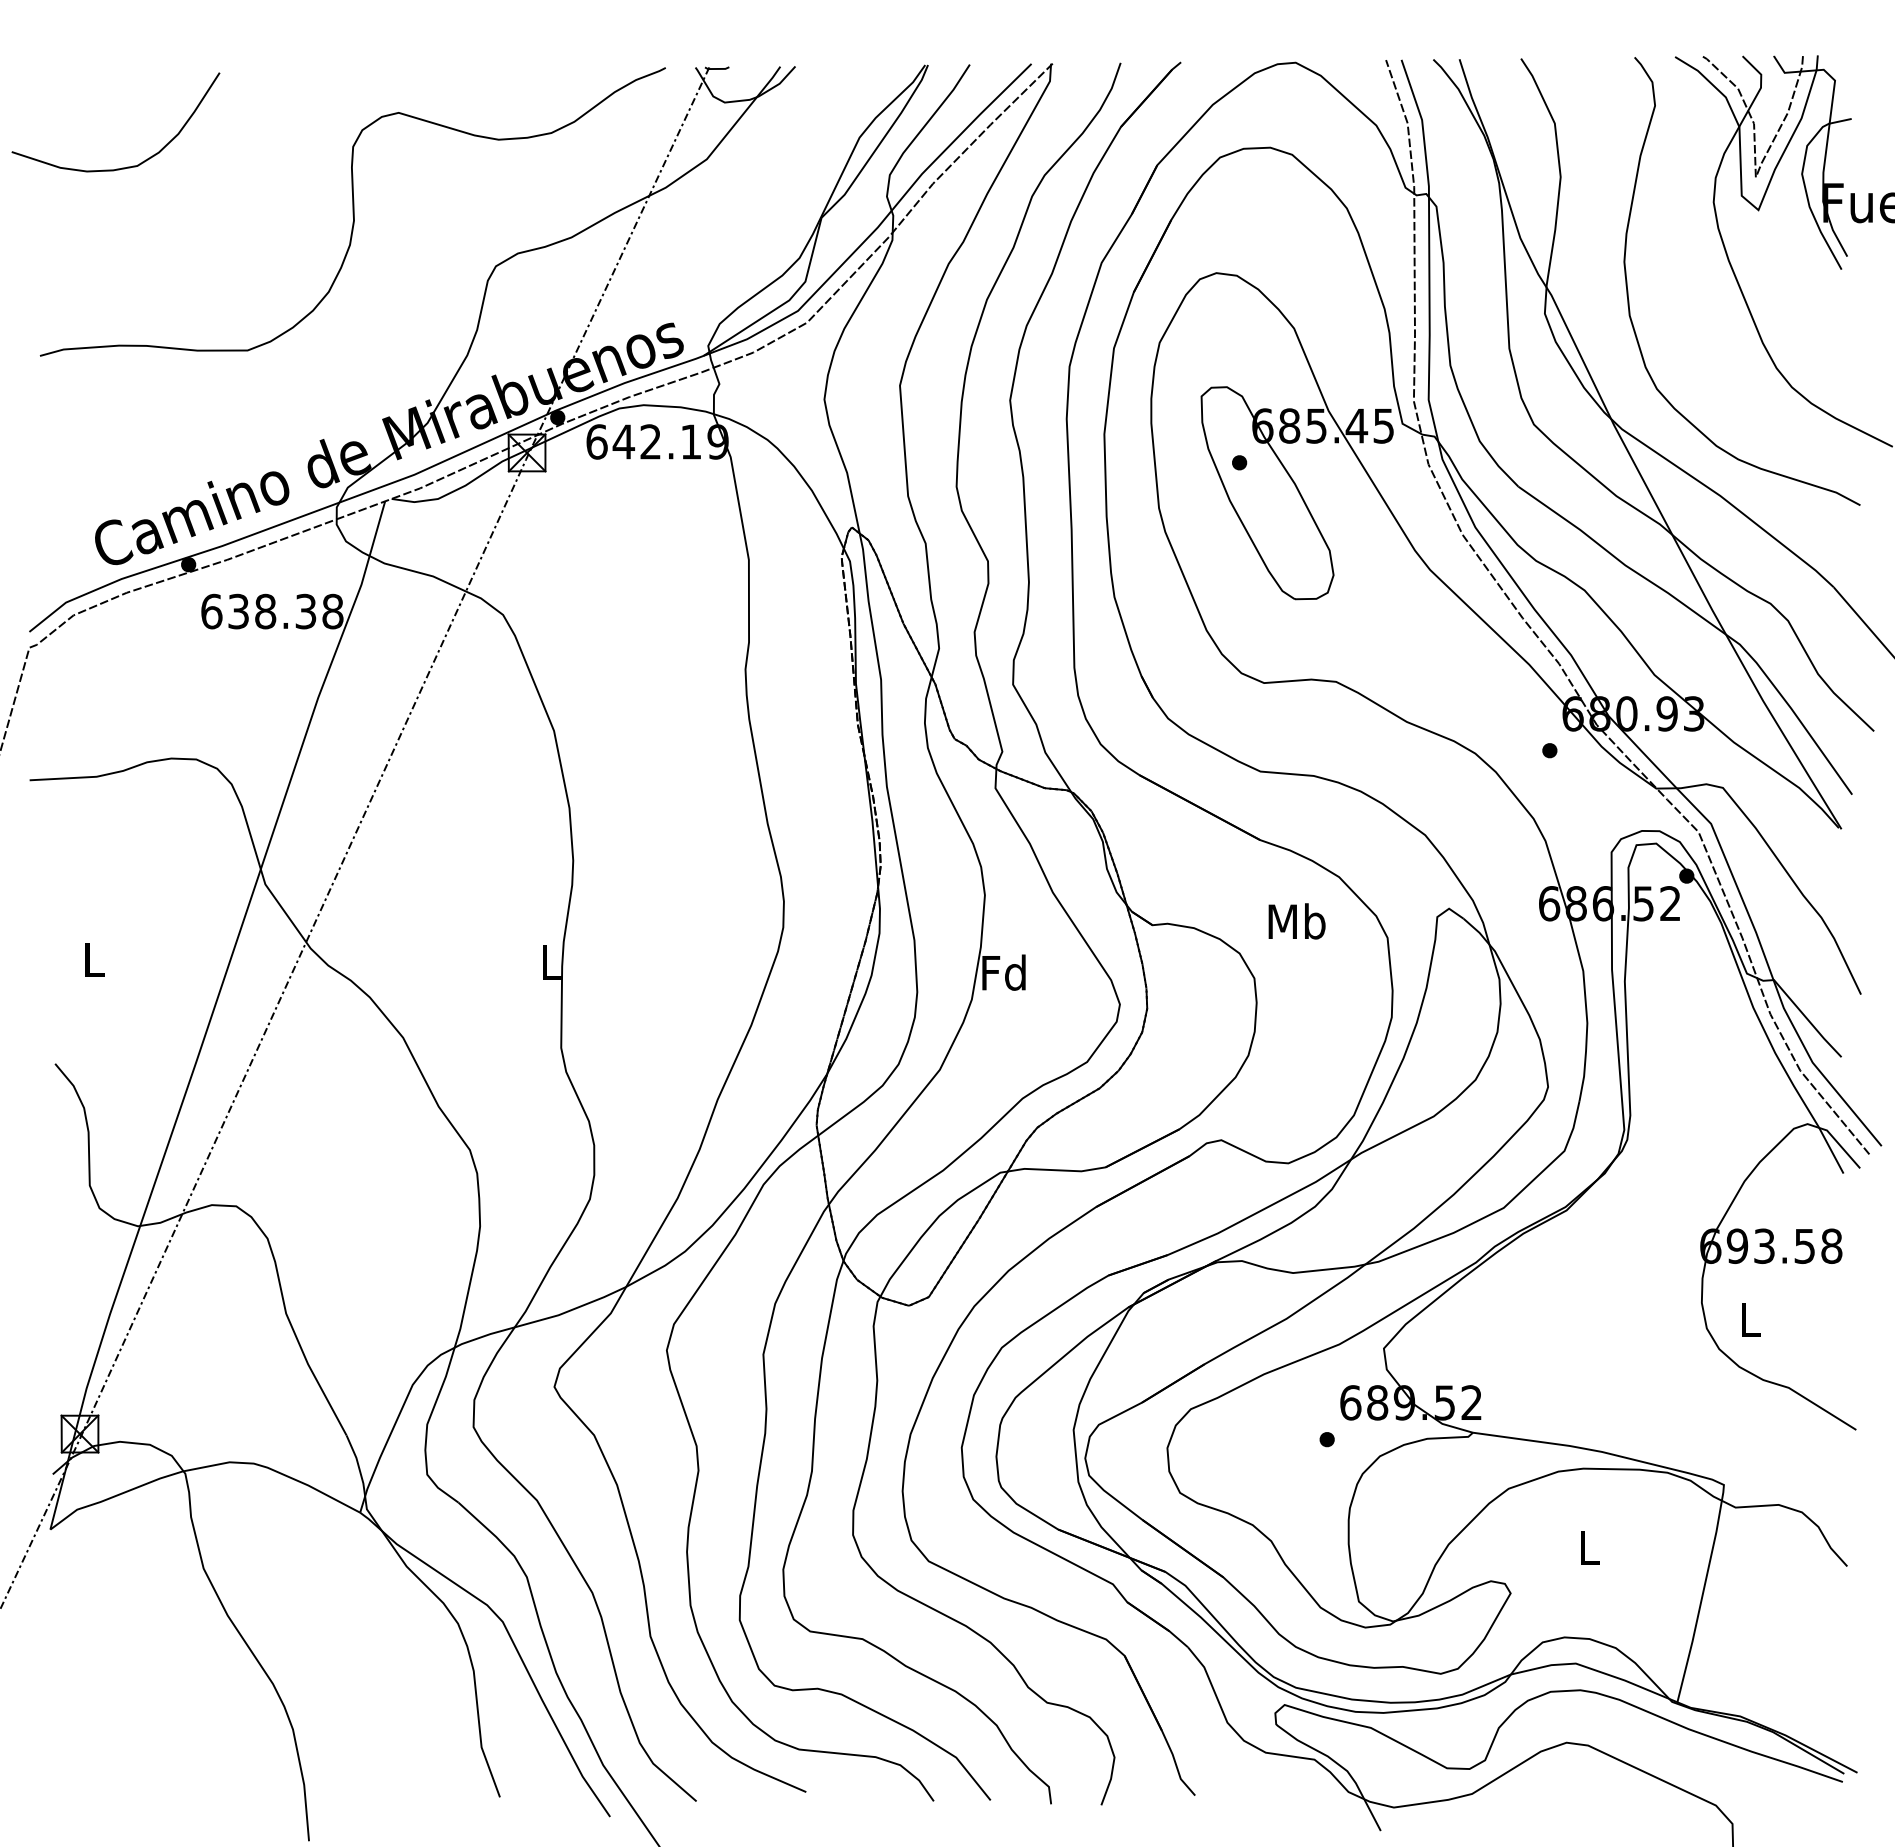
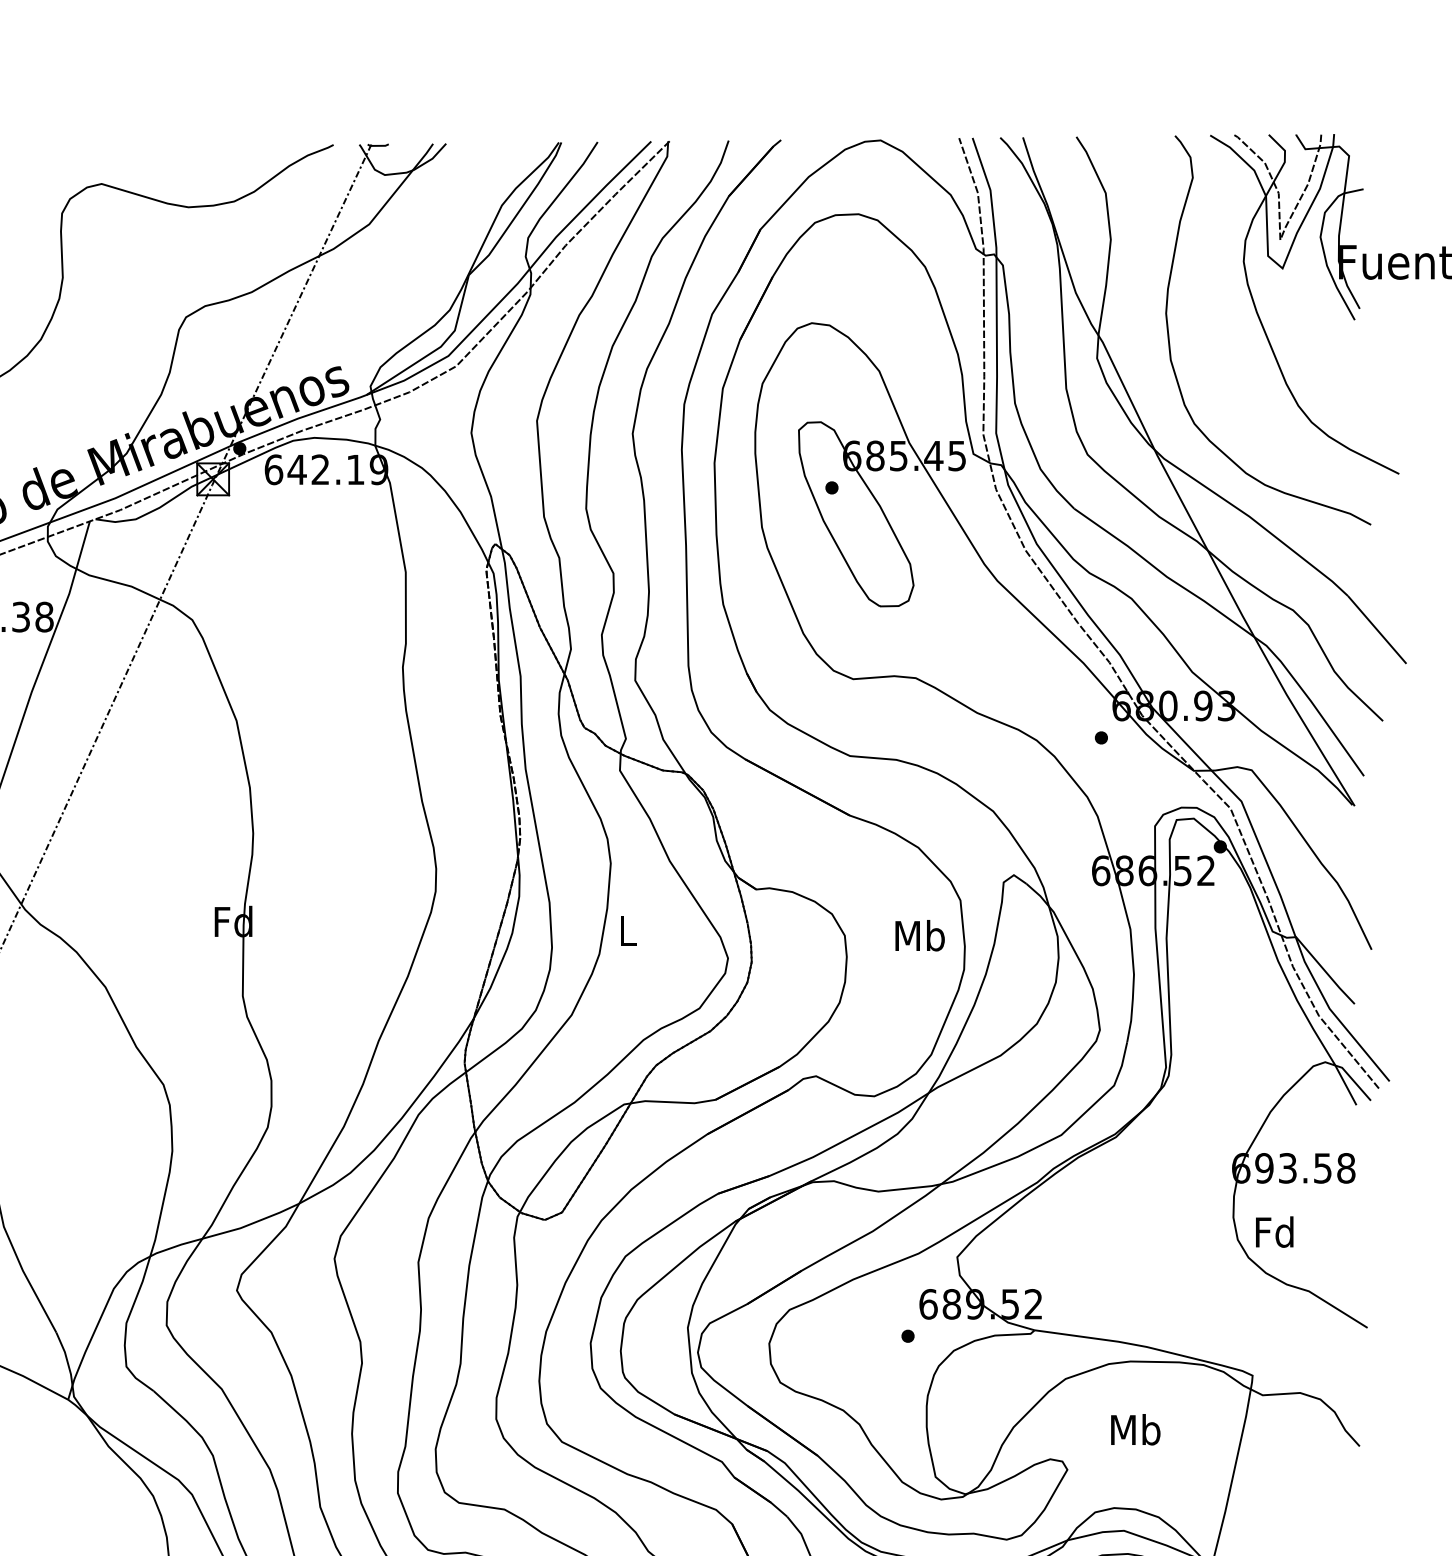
text: (1296, 921) -> (919, 935), moved
text: (550, 962) -> (233, 921), L -> Fd
text: (1003, 972) -> (626, 930), Fd -> L
text: (1748, 1319) -> (1273, 1231), L -> Fd
text: (1589, 1547) -> (1135, 1429), L -> Mb

